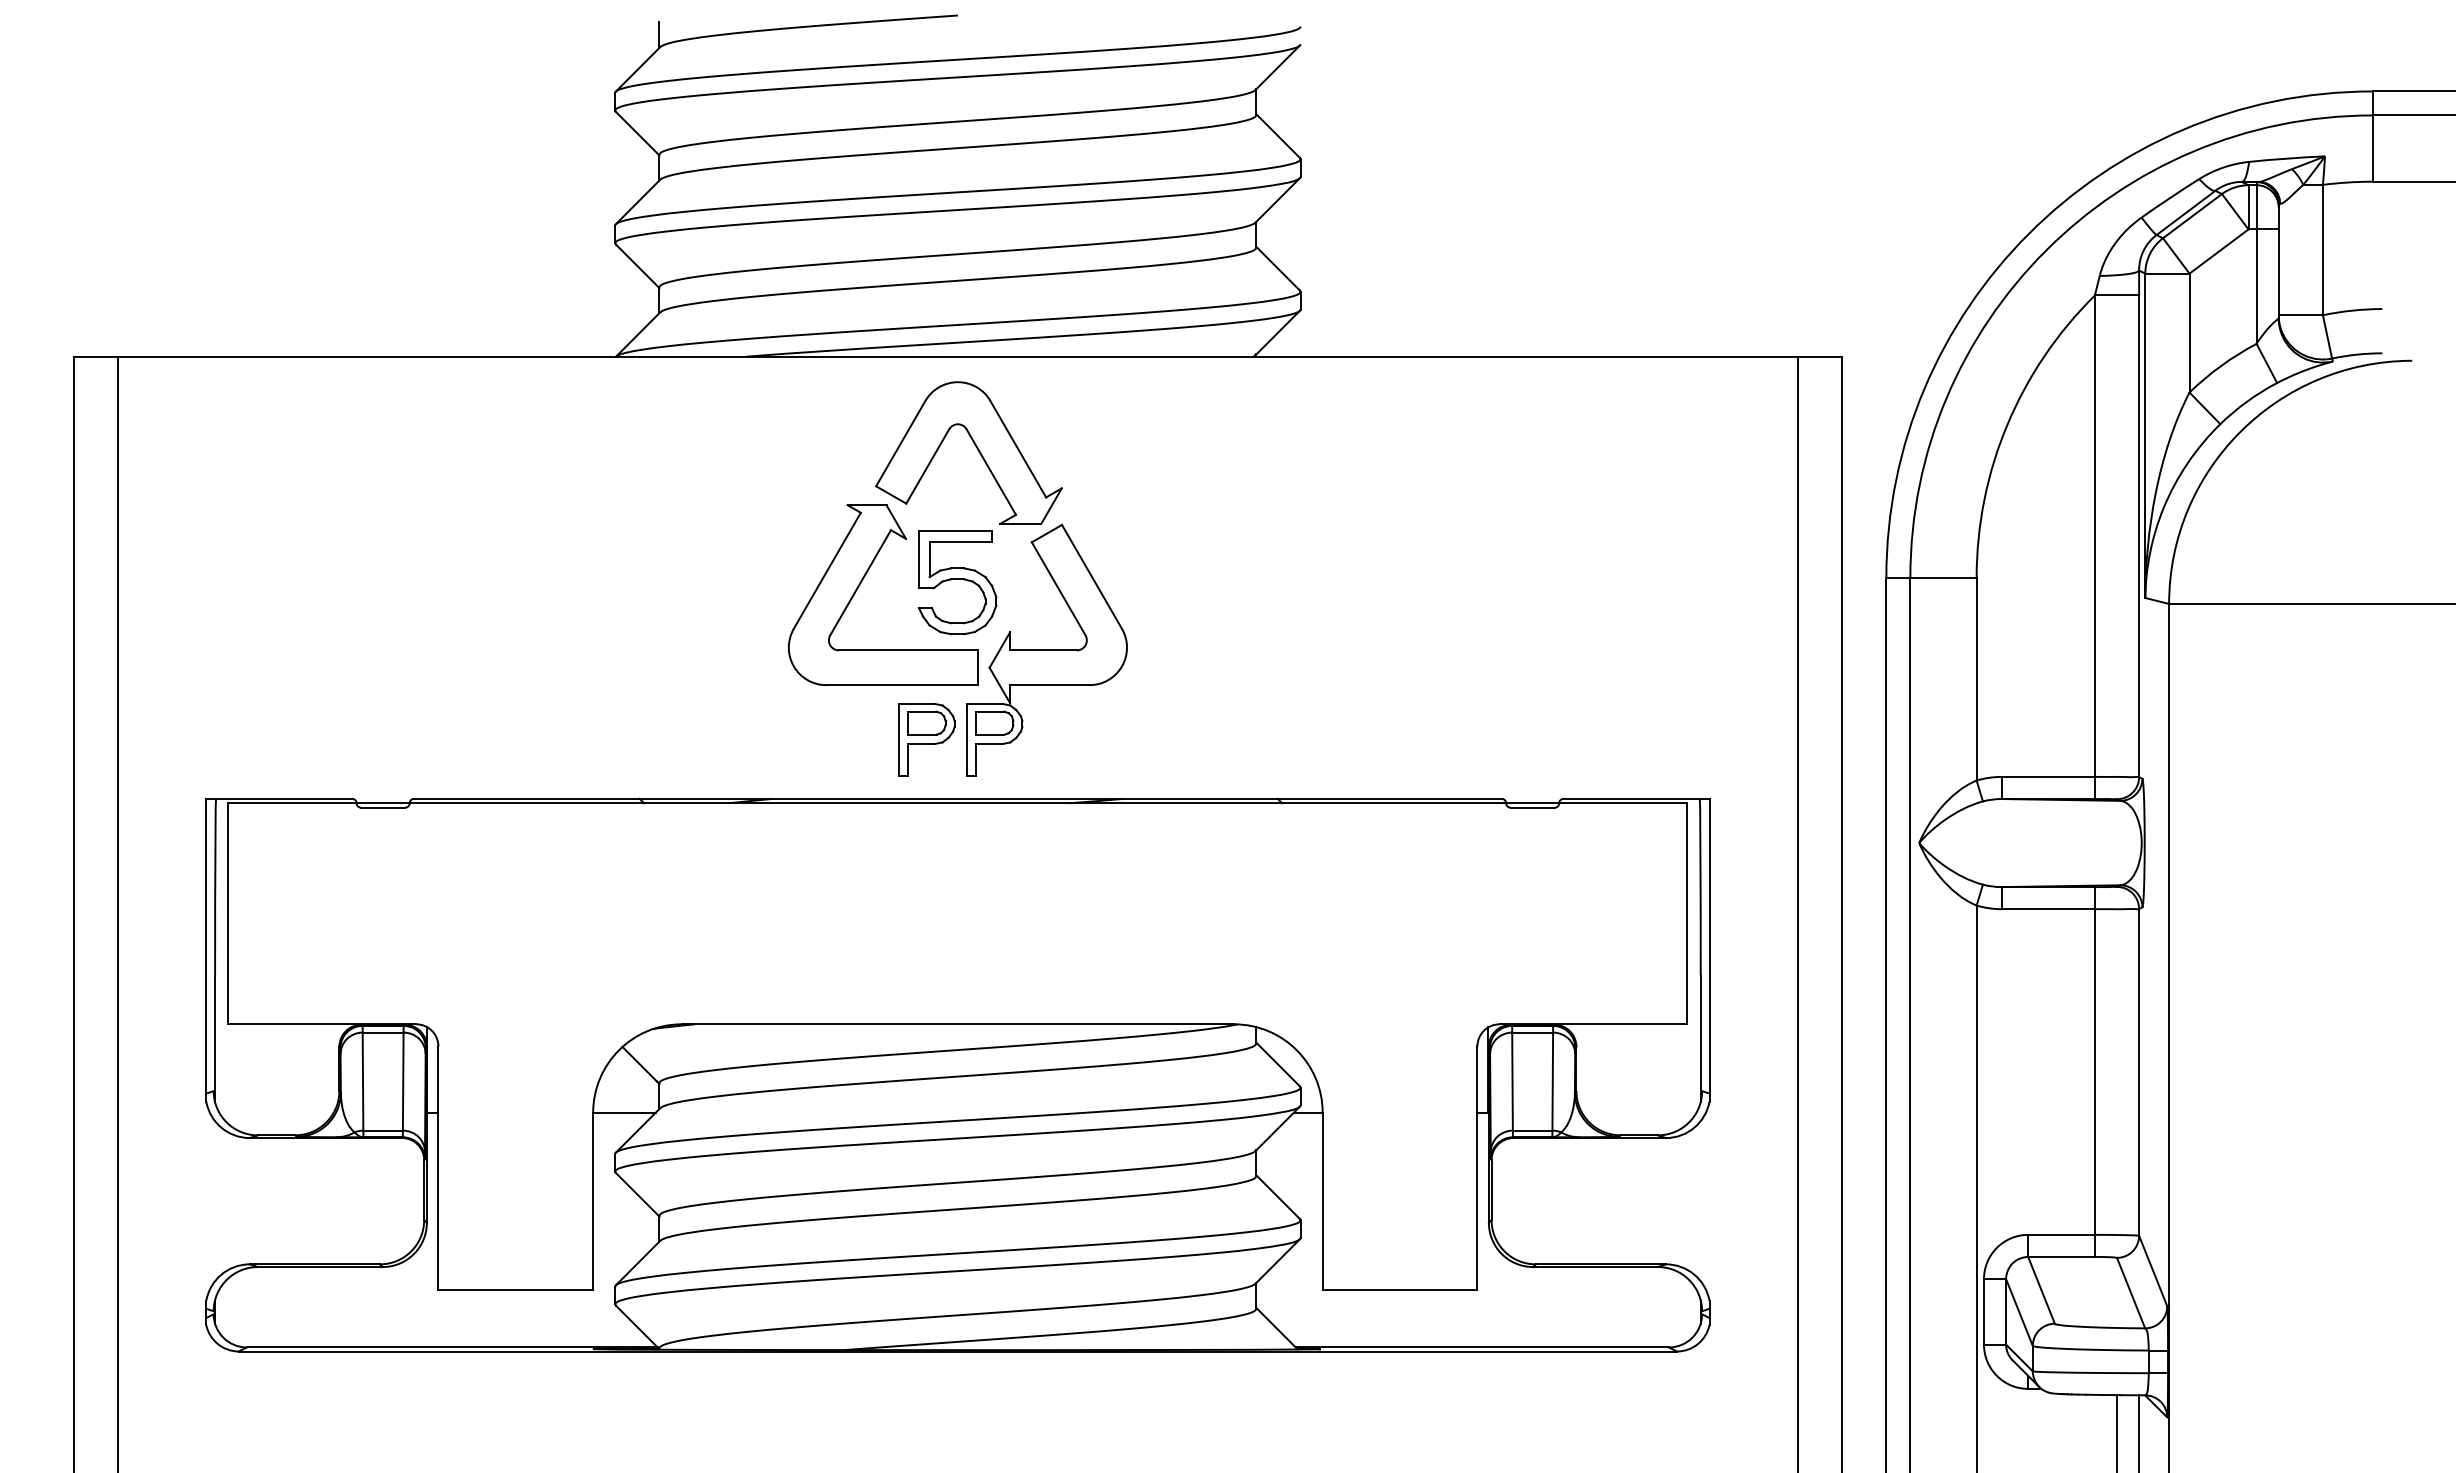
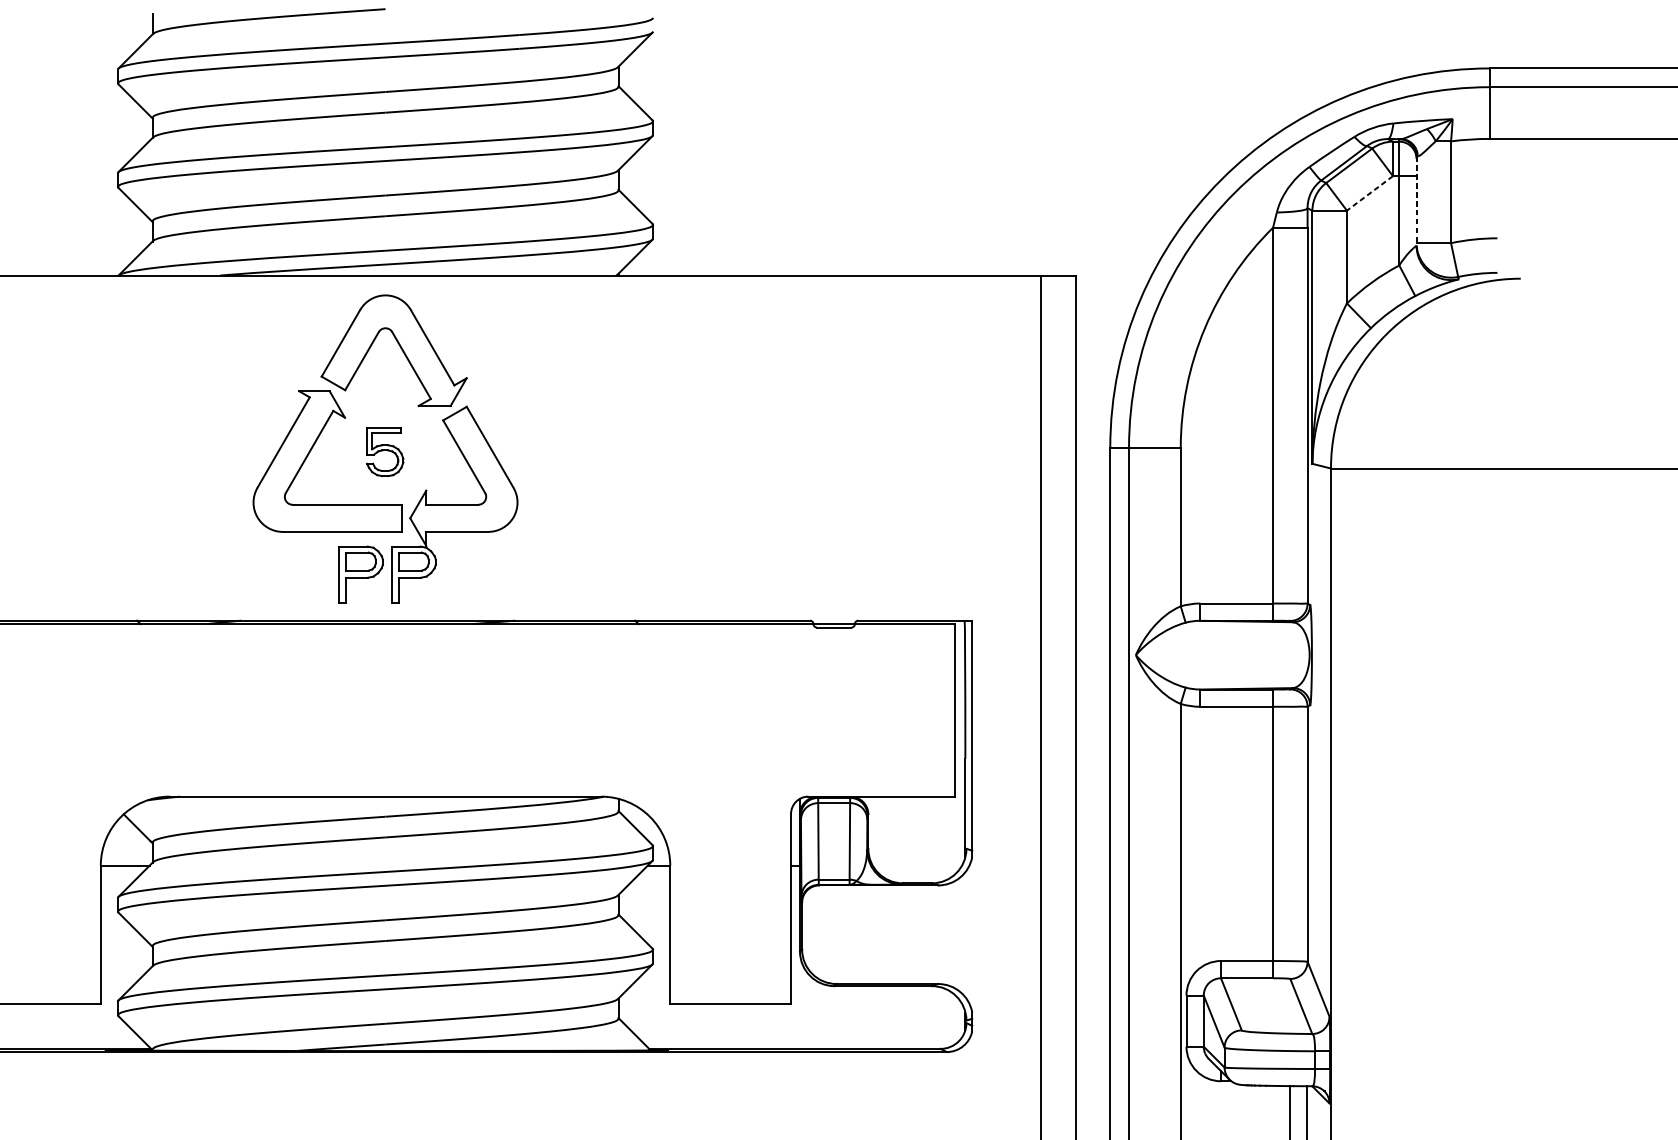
line: (2219, 251) -> (1370, 193), solid -> dashed
line: (2278, 261) -> (1416, 201), solid -> dashed
part: (957, 582) -> (385, 451), size x0.6

